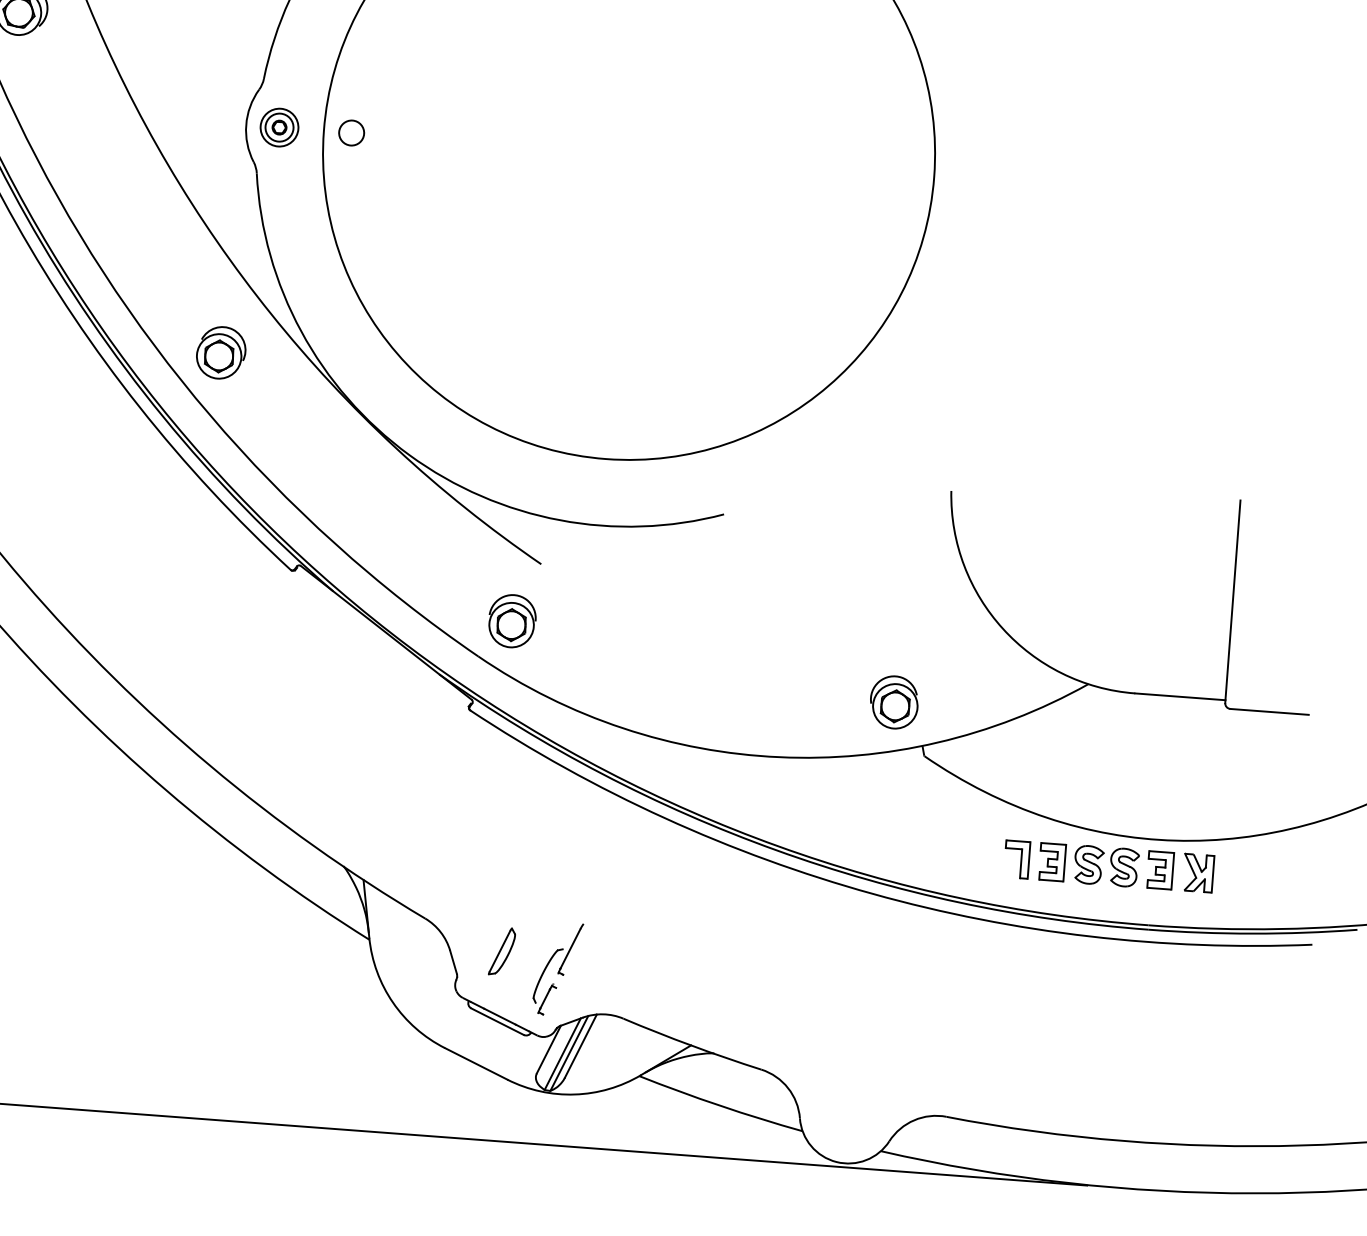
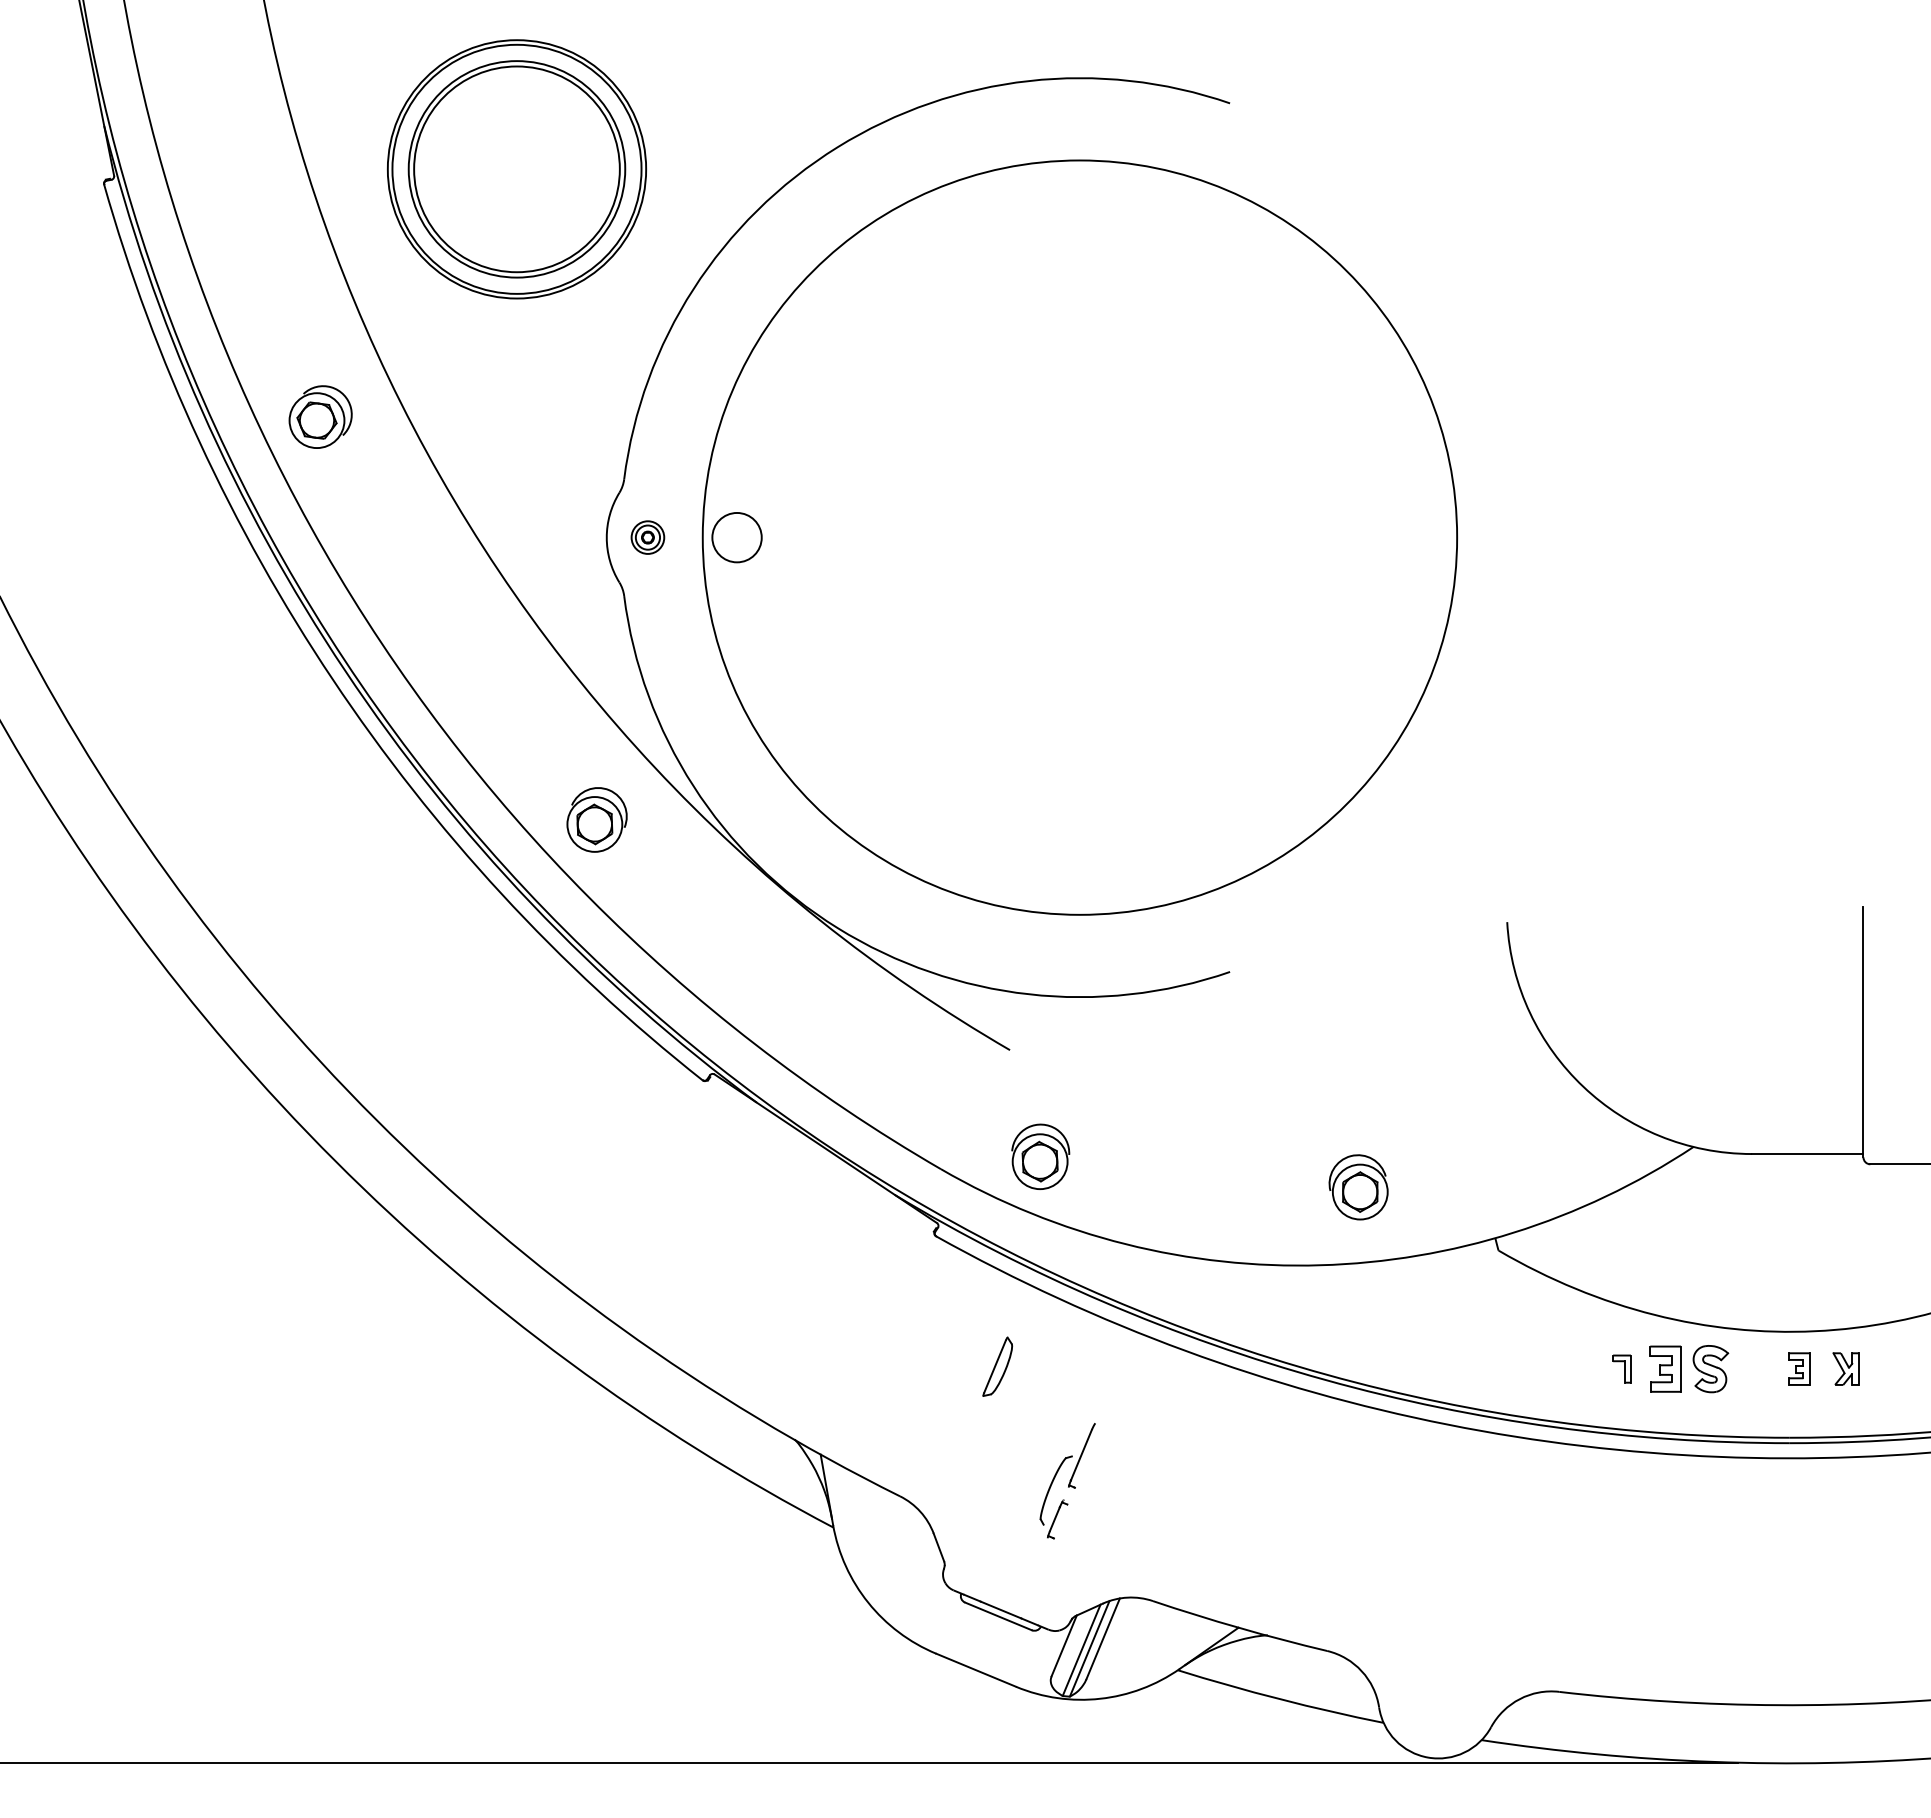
part: (279, 127) -> (647, 537), size x0.7
circle: (351, 132) -> (736, 537), size x1.6
part: (512, 620) -> (1040, 1156), moved
part: (894, 702) -> (1358, 1187), moved
part: (1016, 859) -> (1621, 1368), size x0.6
part: (1124, 867) -> (1754, 1369), removed
part: (1160, 869) -> (1799, 1368), size x0.7
part: (1197, 872) -> (1845, 1368), size x0.7
part: (502, 951) -> (997, 1366), moved
part: (557, 969) -> (1067, 1481), moved

